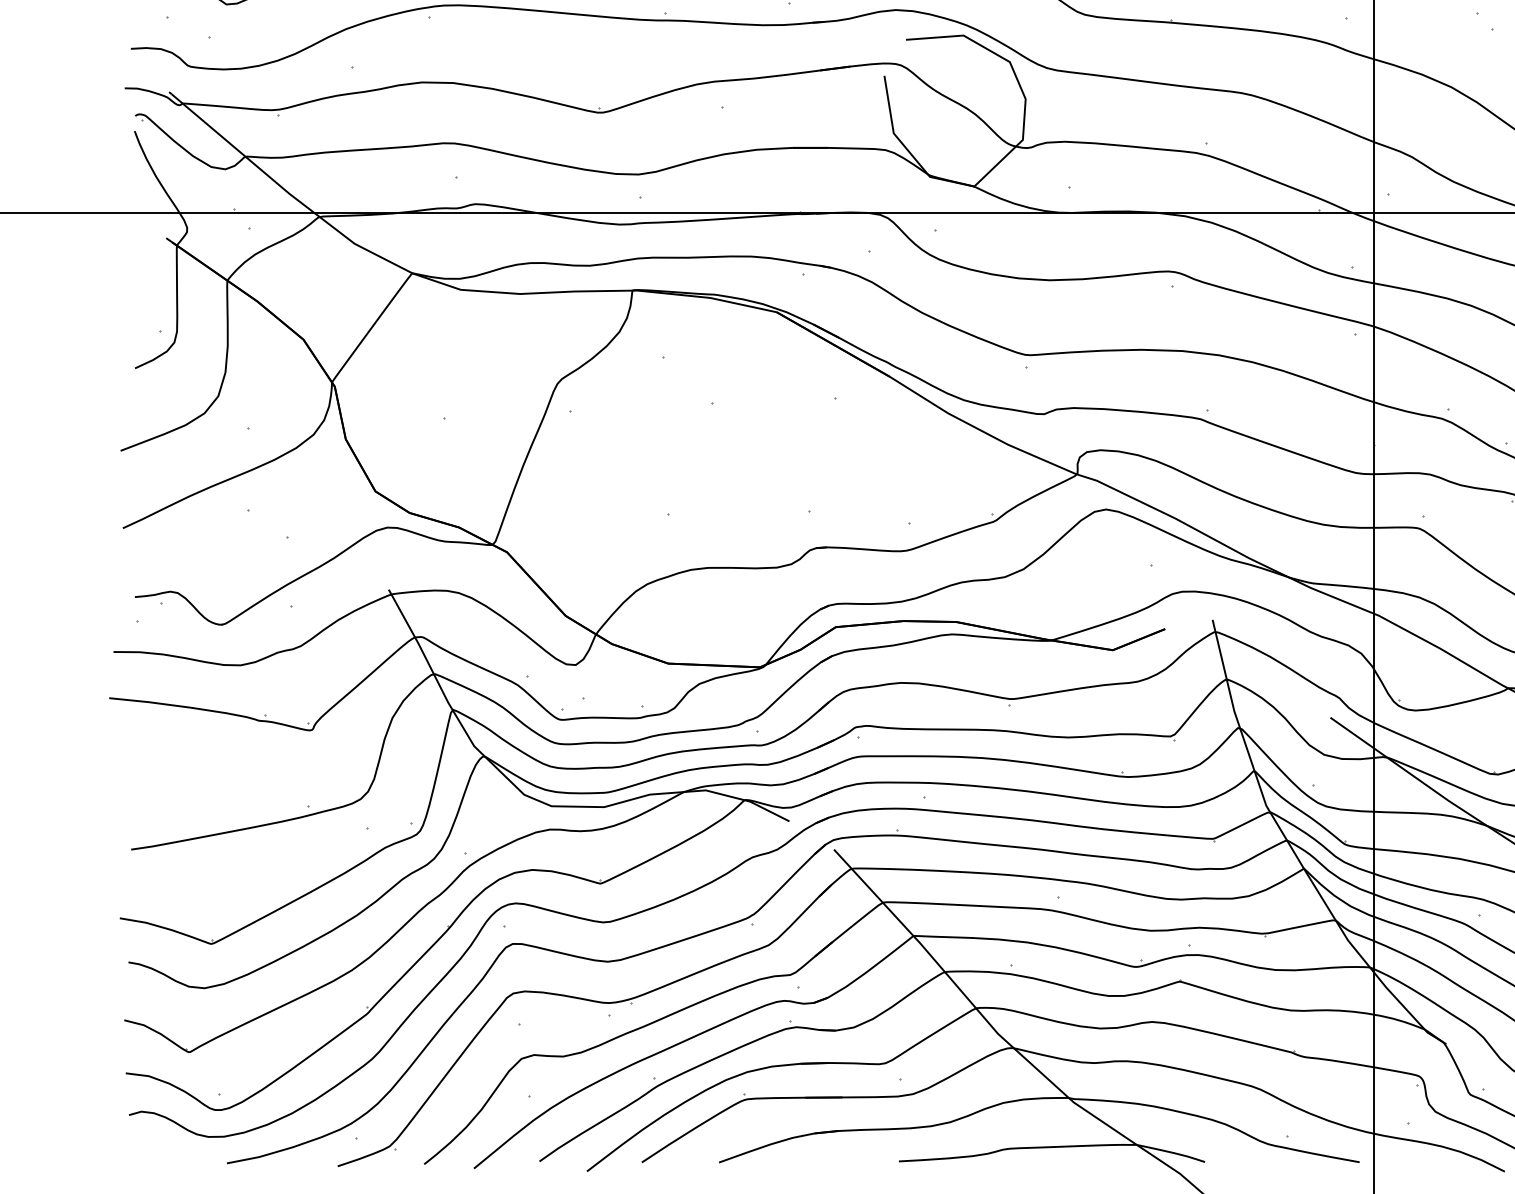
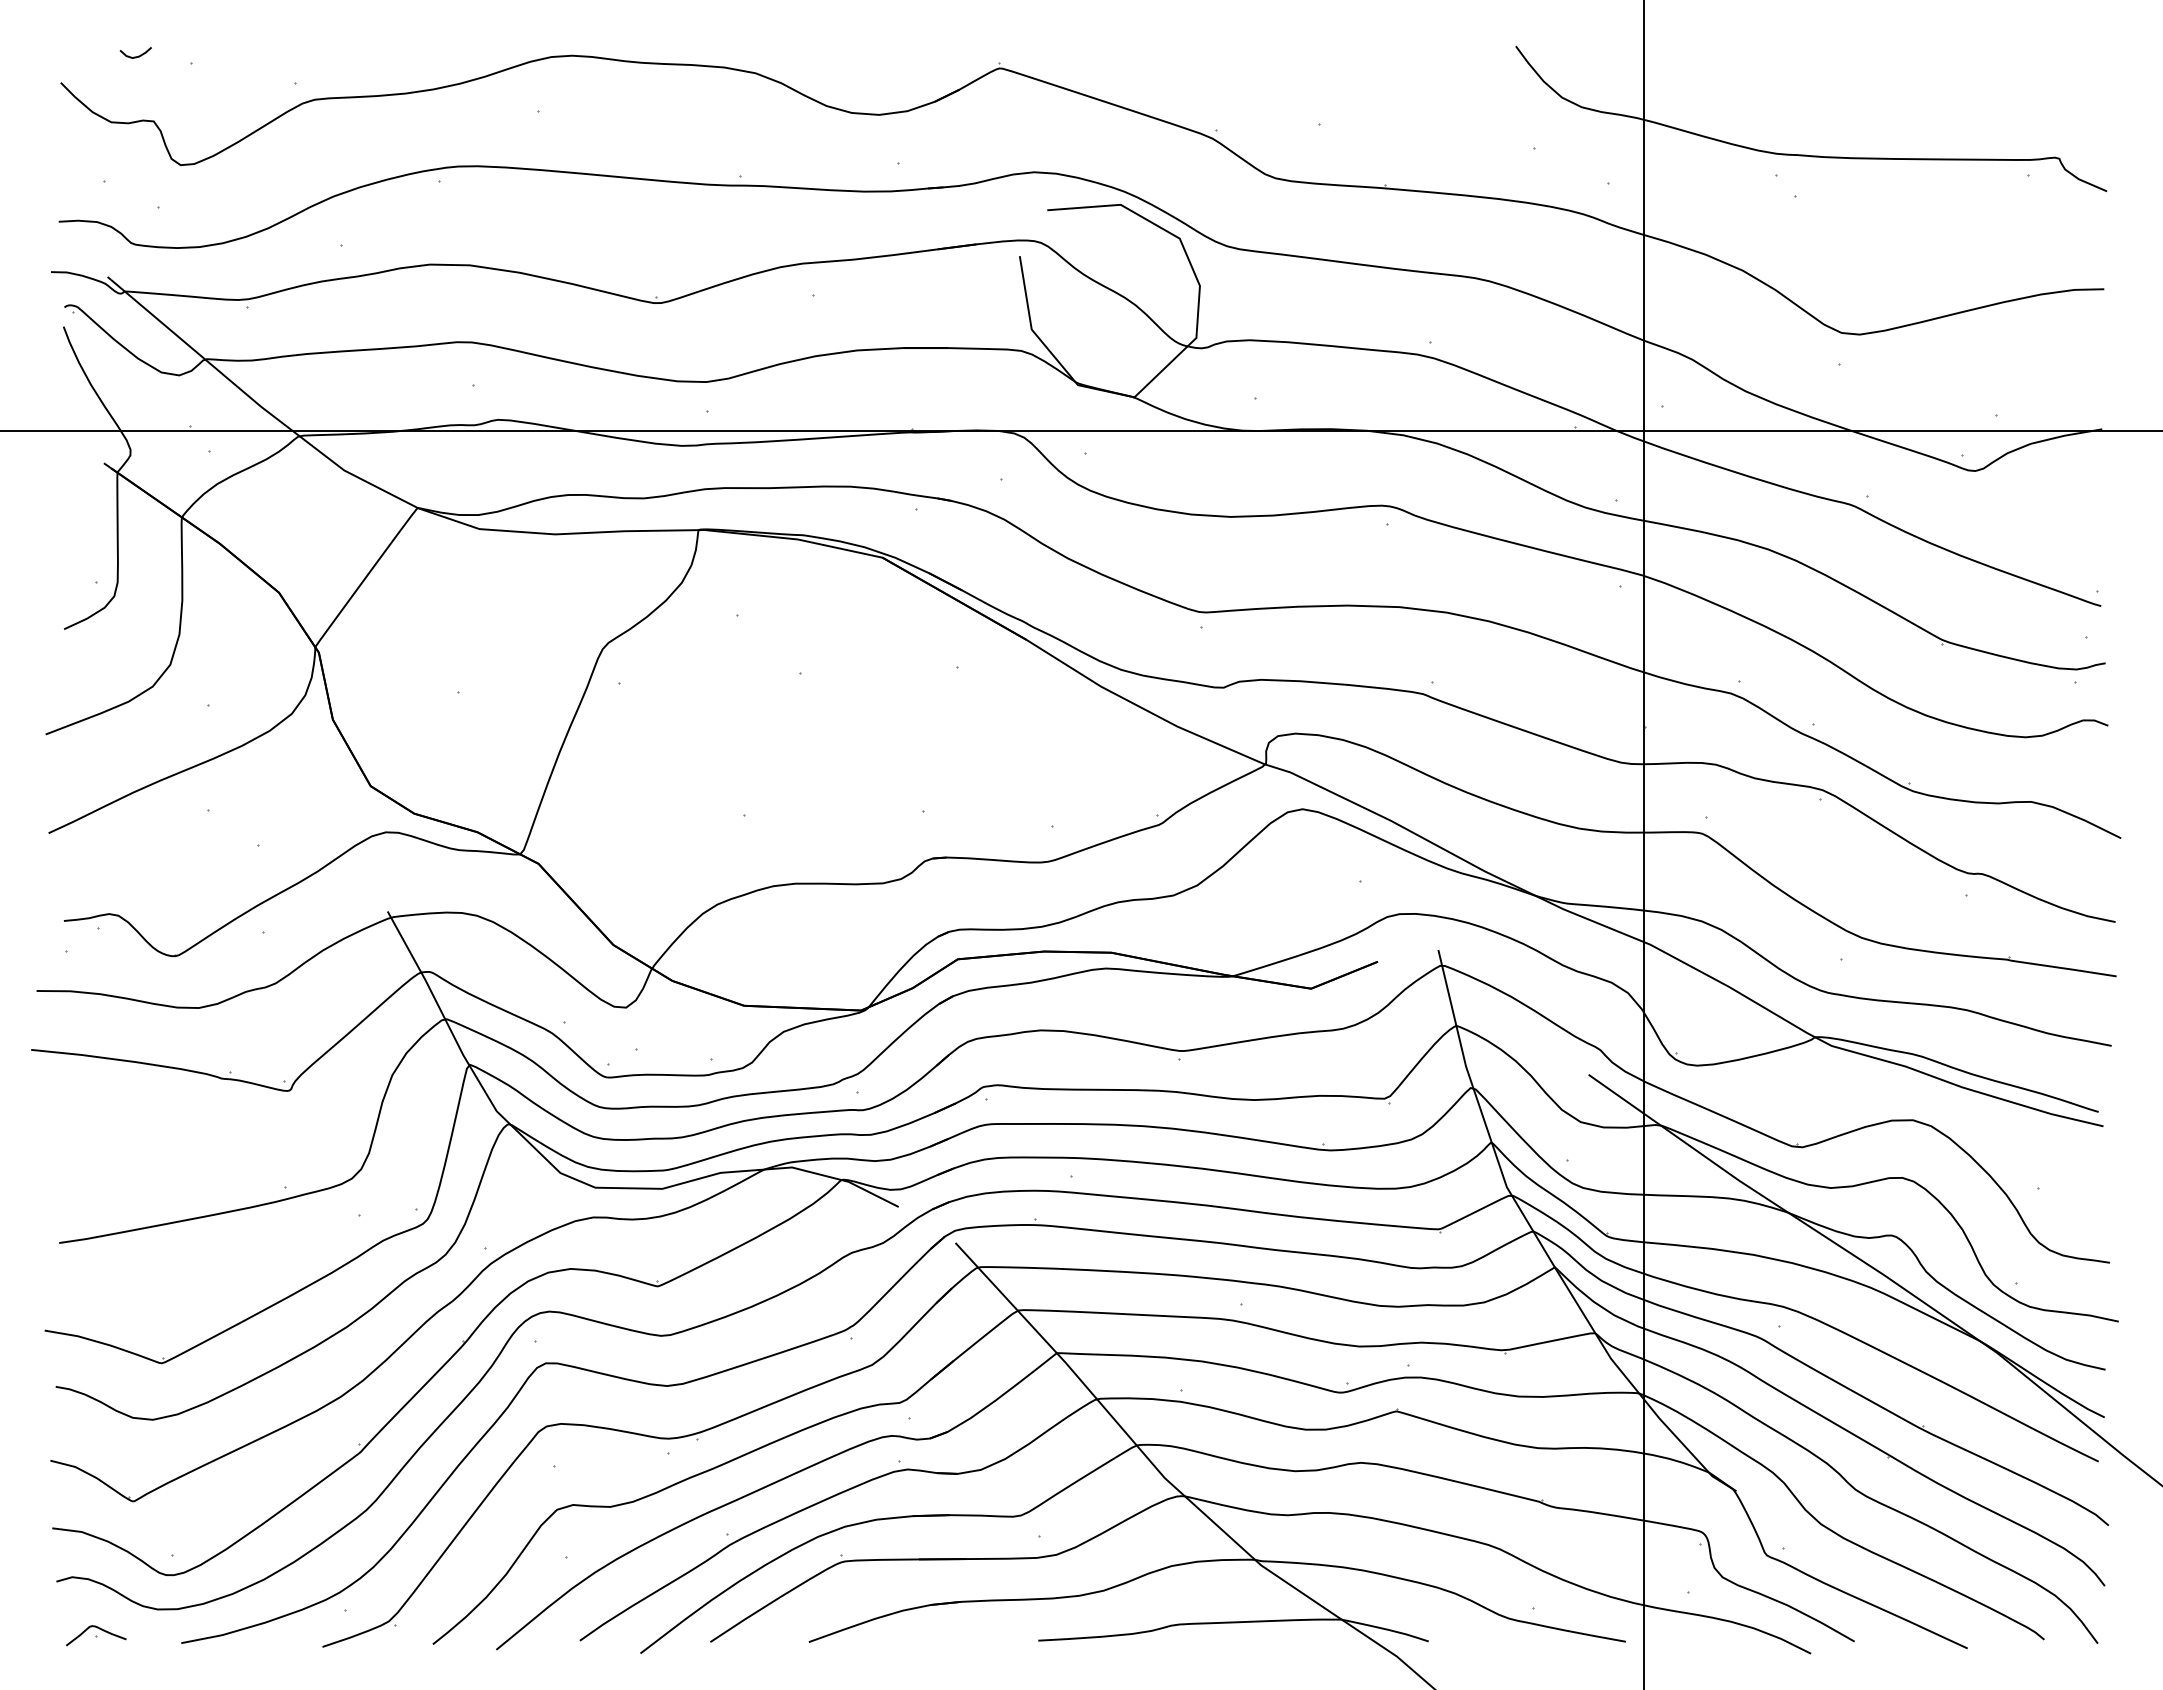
part: (160, 1157) -> (96, 1635), added

